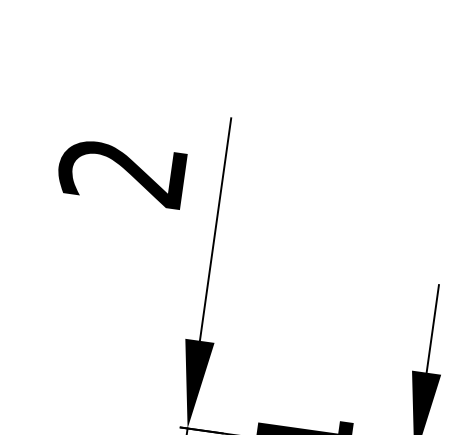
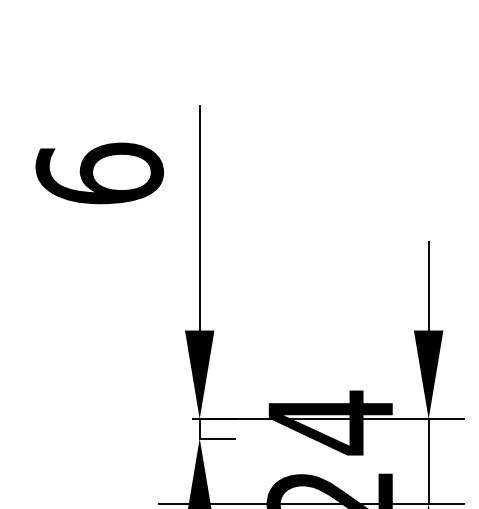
text: (122, 171) -> (99, 173), 2 -> 6

